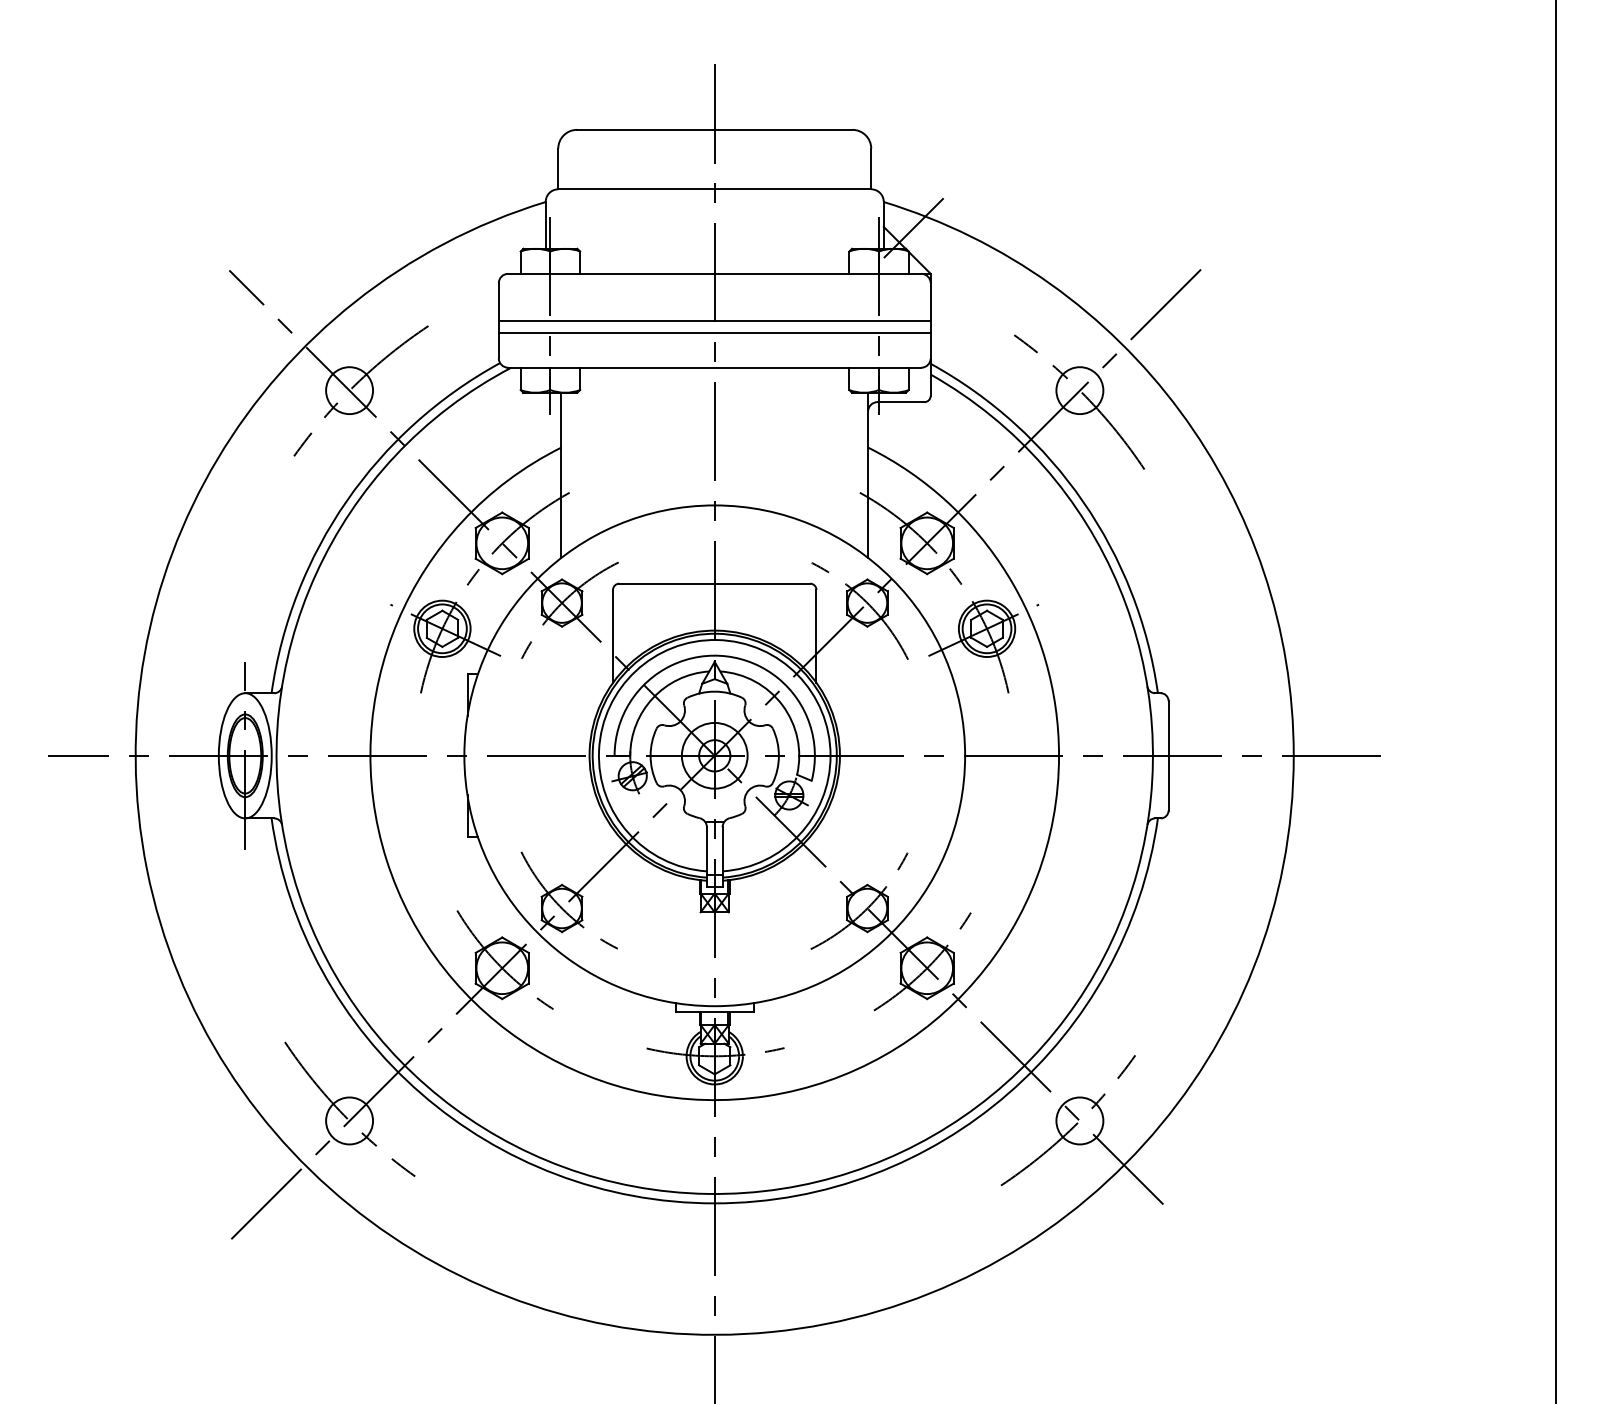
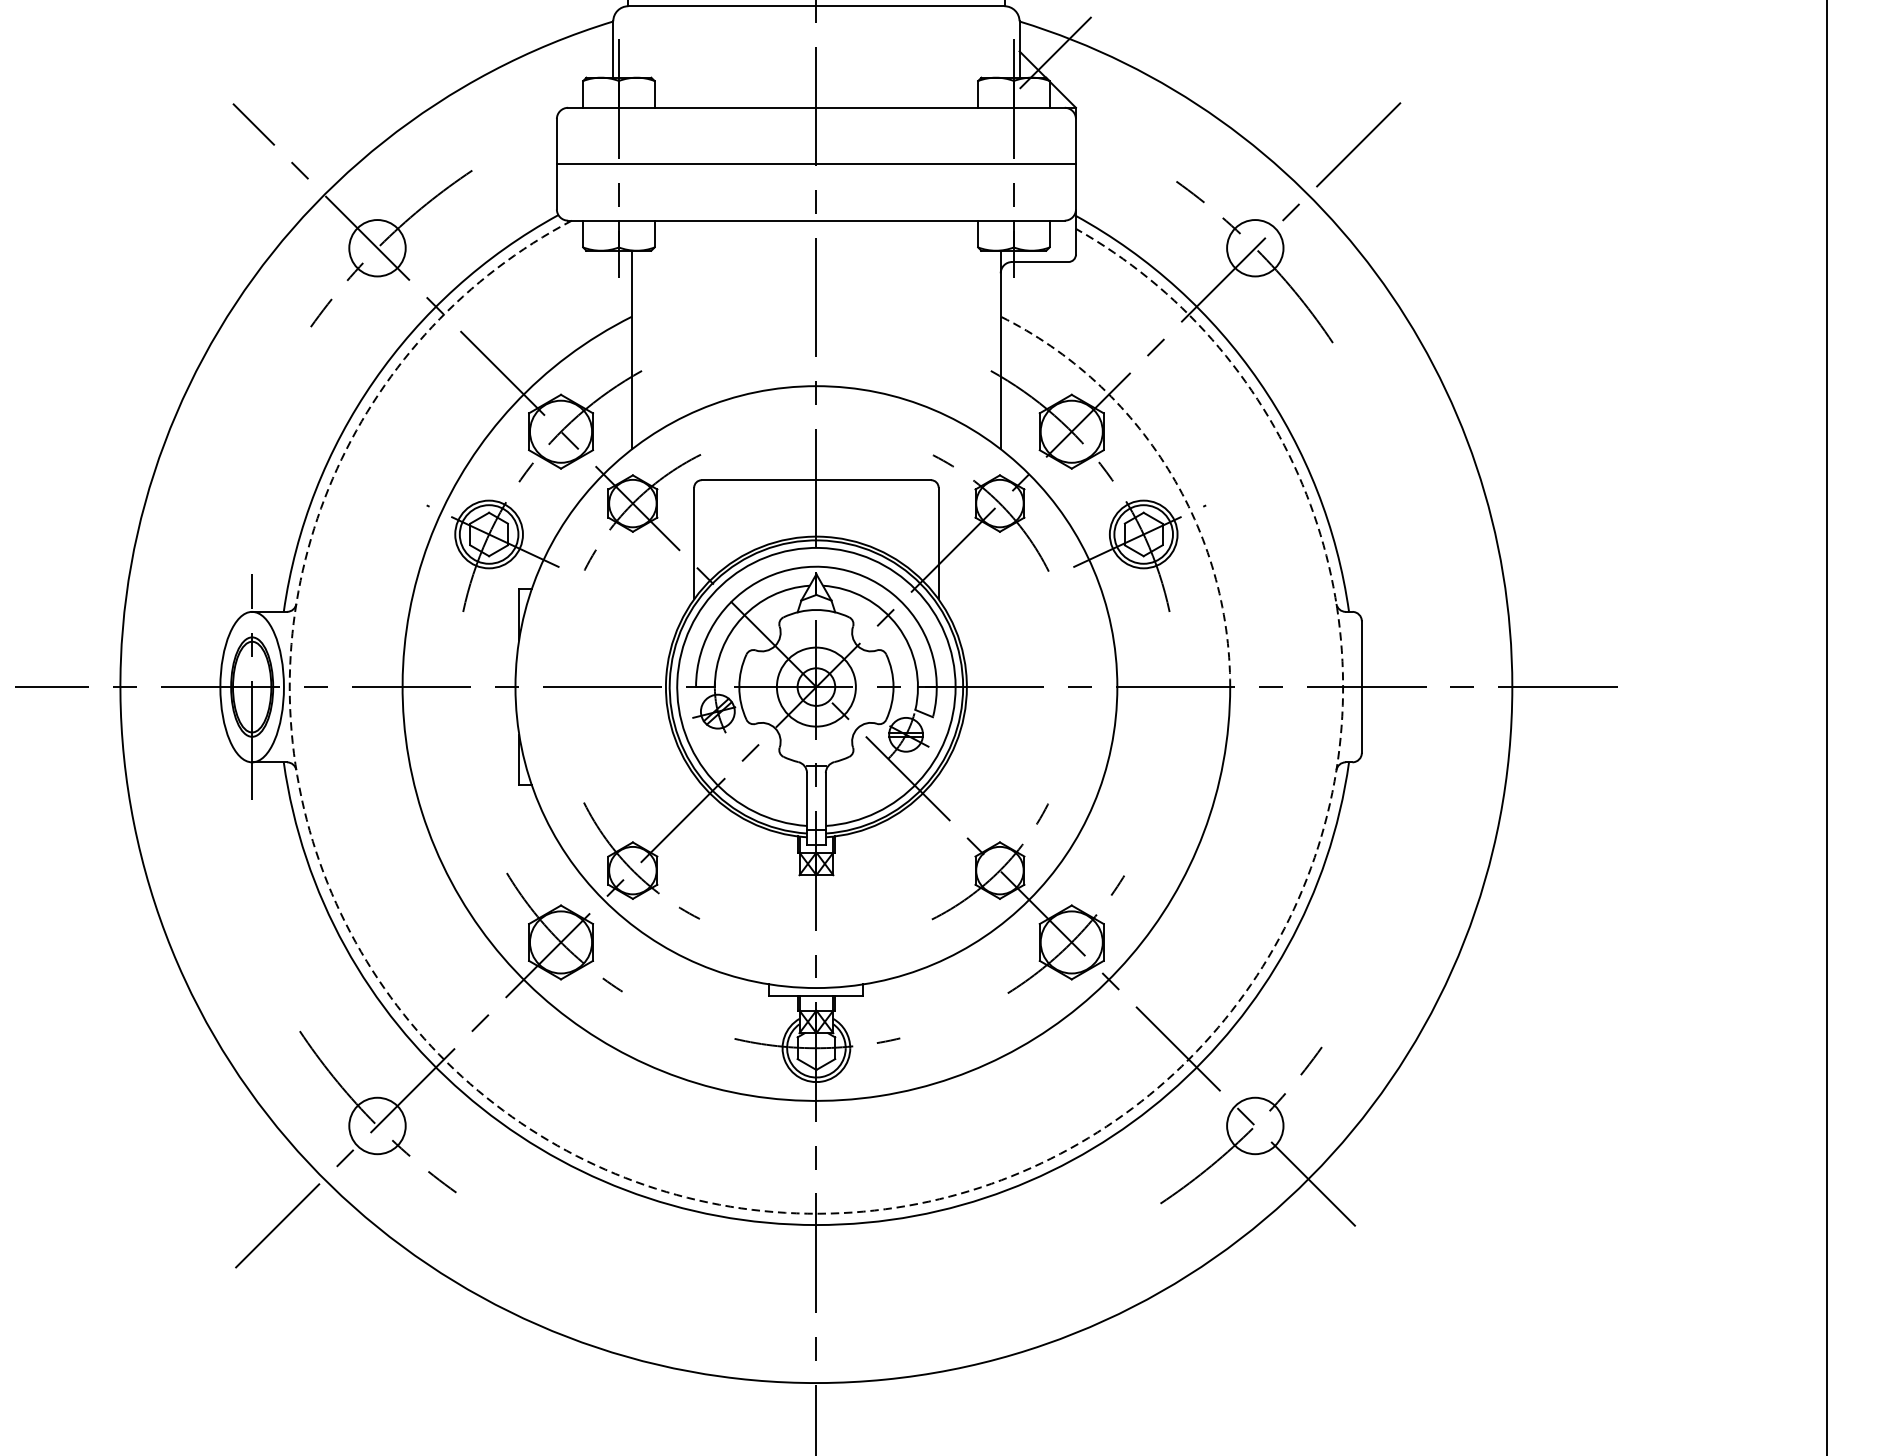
line: (714, 333) -> (816, 179), removed
arc: (1007, 574) -> (1168, 469), solid -> dashed
arc: (707, 1193) -> (807, 1213), solid -> dashed

